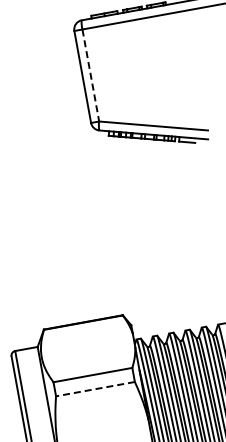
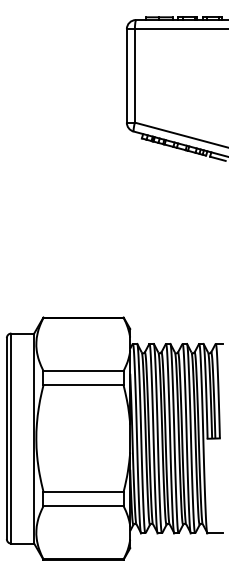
line: (91, 75) -> (135, 75), dashed -> solid
line: (95, 389) -> (83, 385), dashed -> solid

